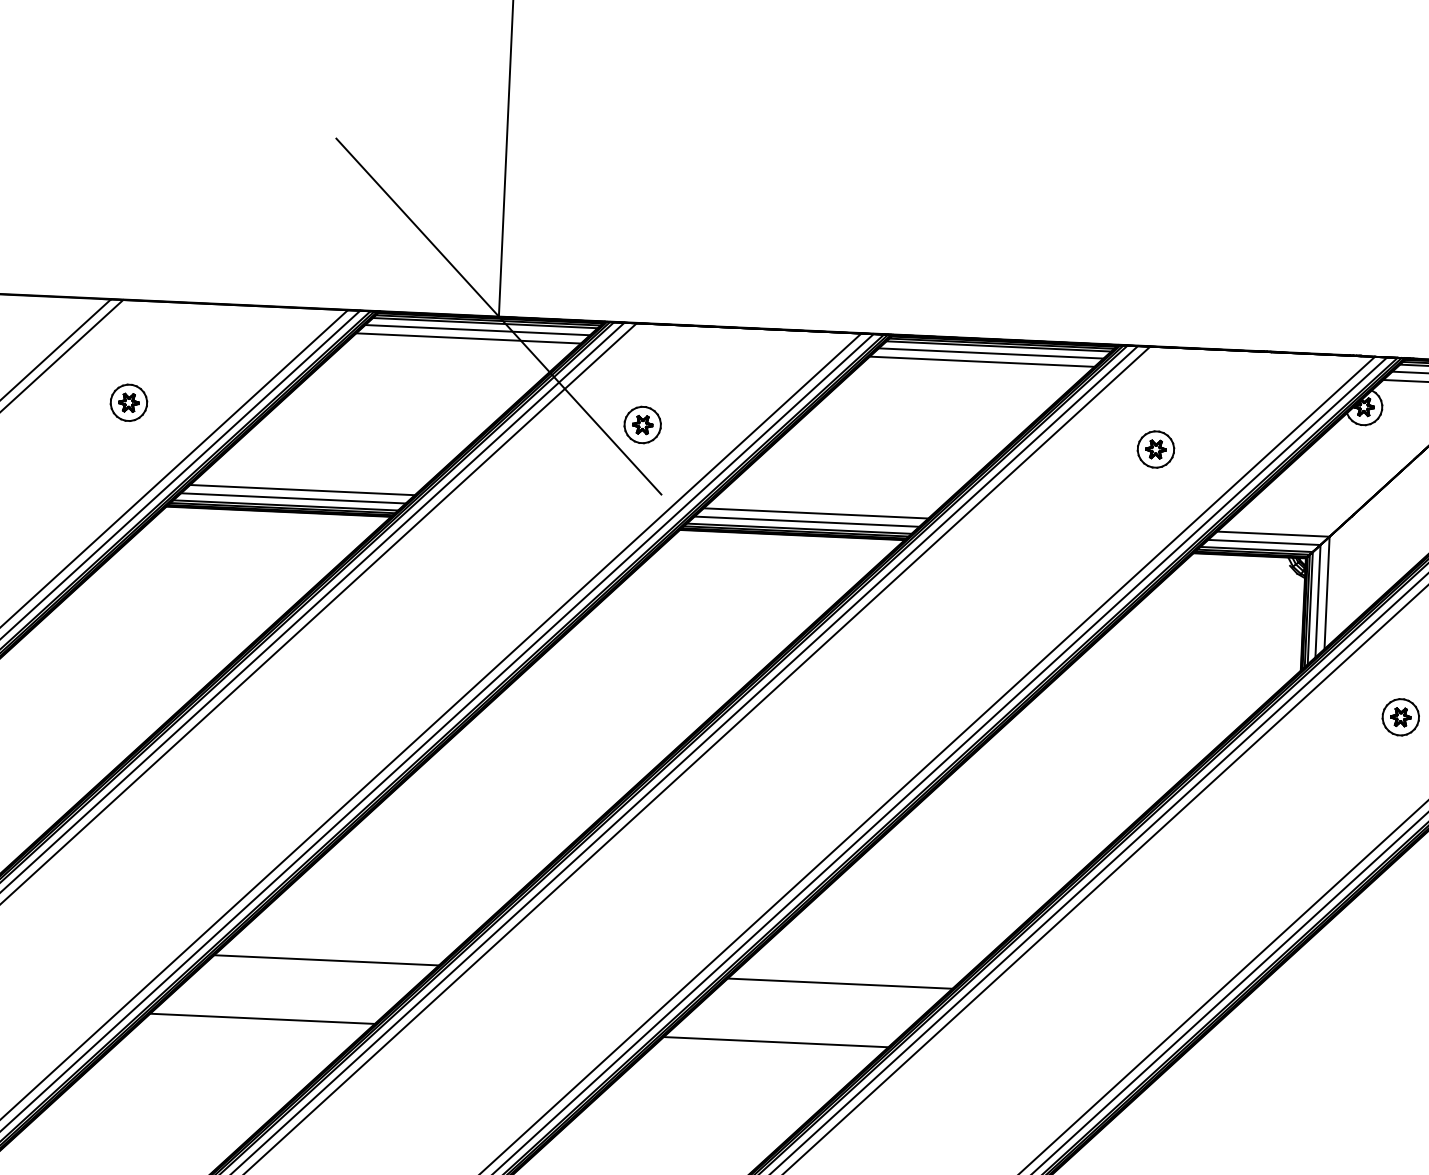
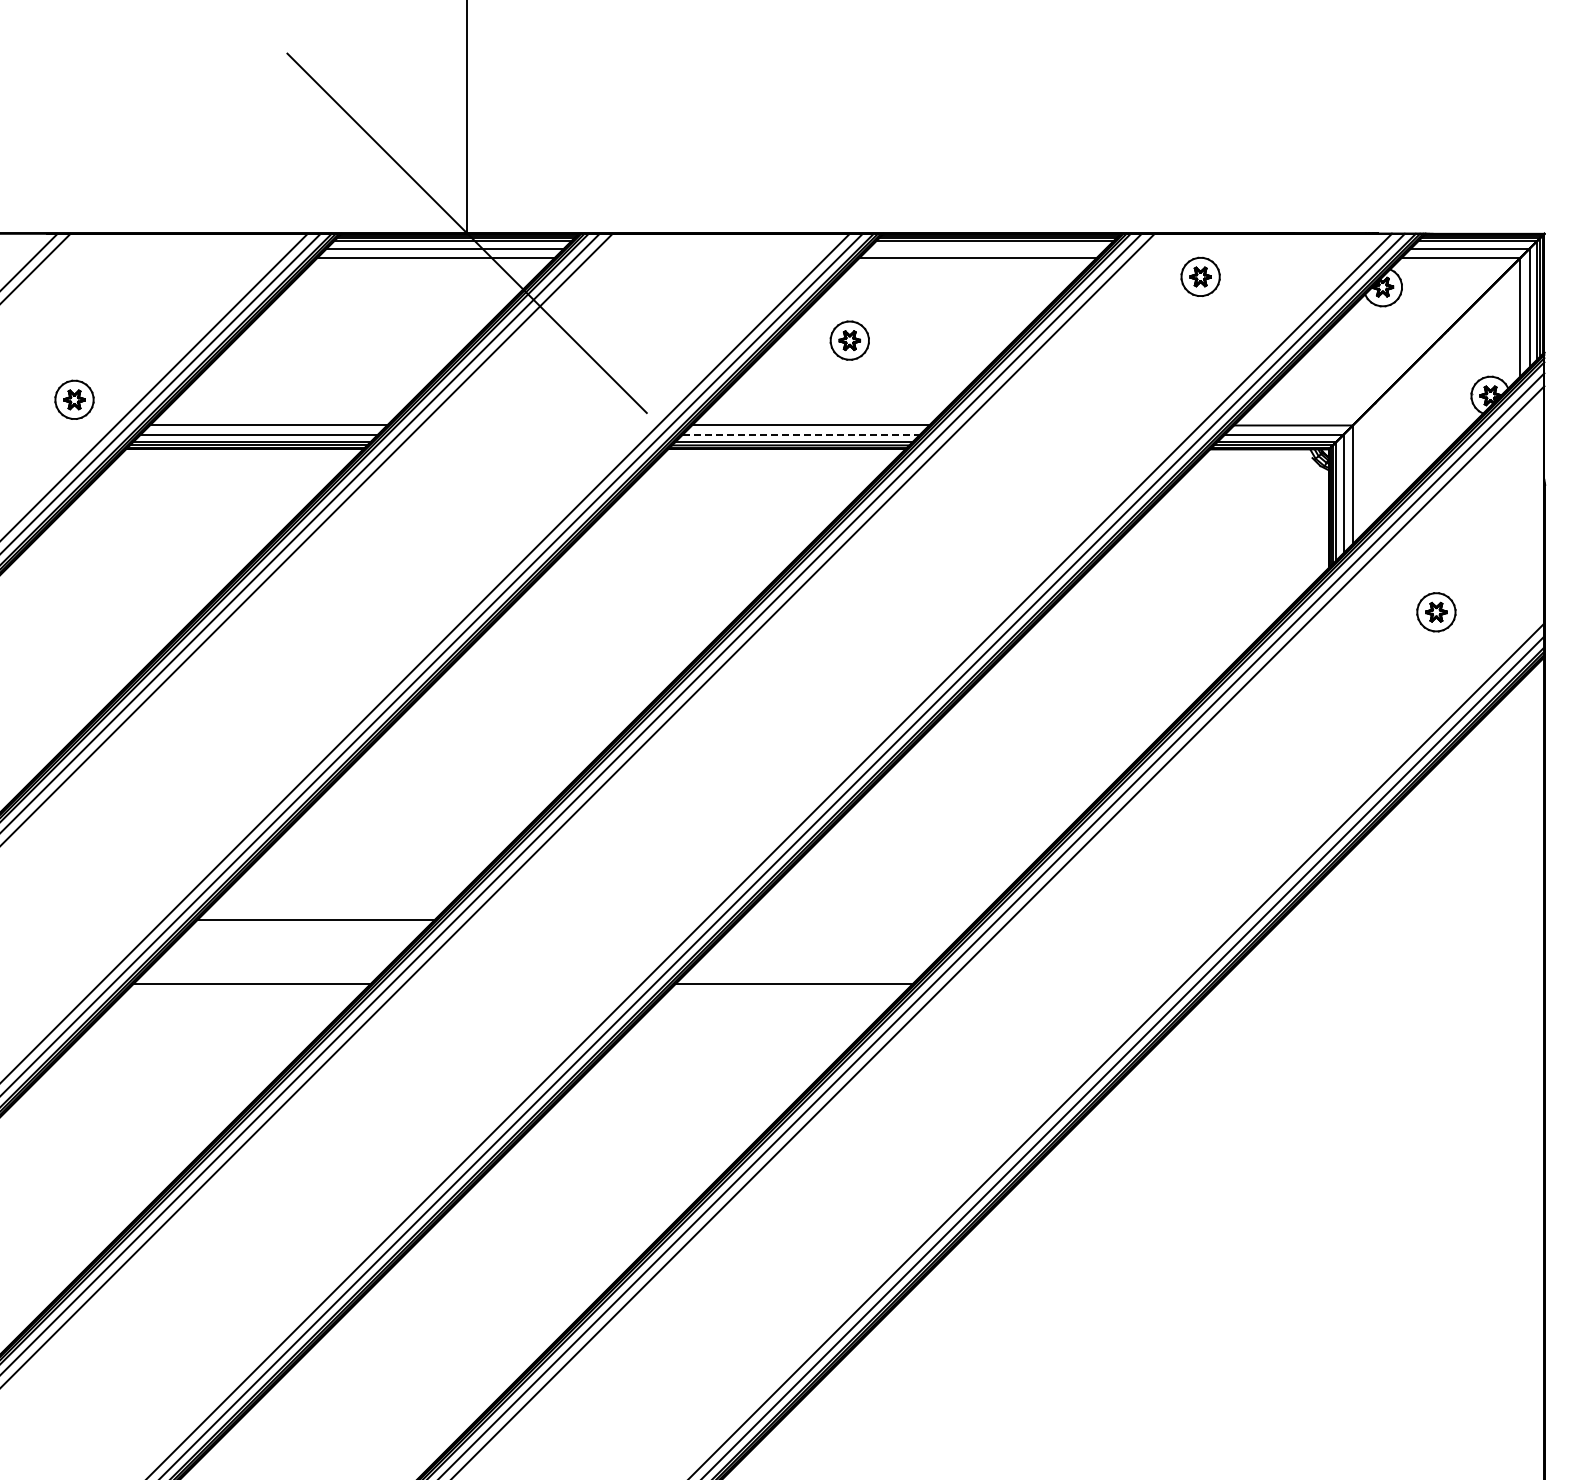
line: (991, 353) -> (987, 248), removed
part: (128, 402) -> (74, 399), moved
part: (642, 424) -> (849, 340), moved
part: (1155, 449) -> (1200, 276), moved
line: (807, 521) -> (801, 434), solid -> dashed
line: (840, 983) -> (858, 919), removed

